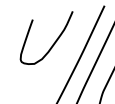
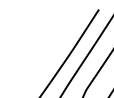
curve: (53, 42) -> (46, 37), removed

